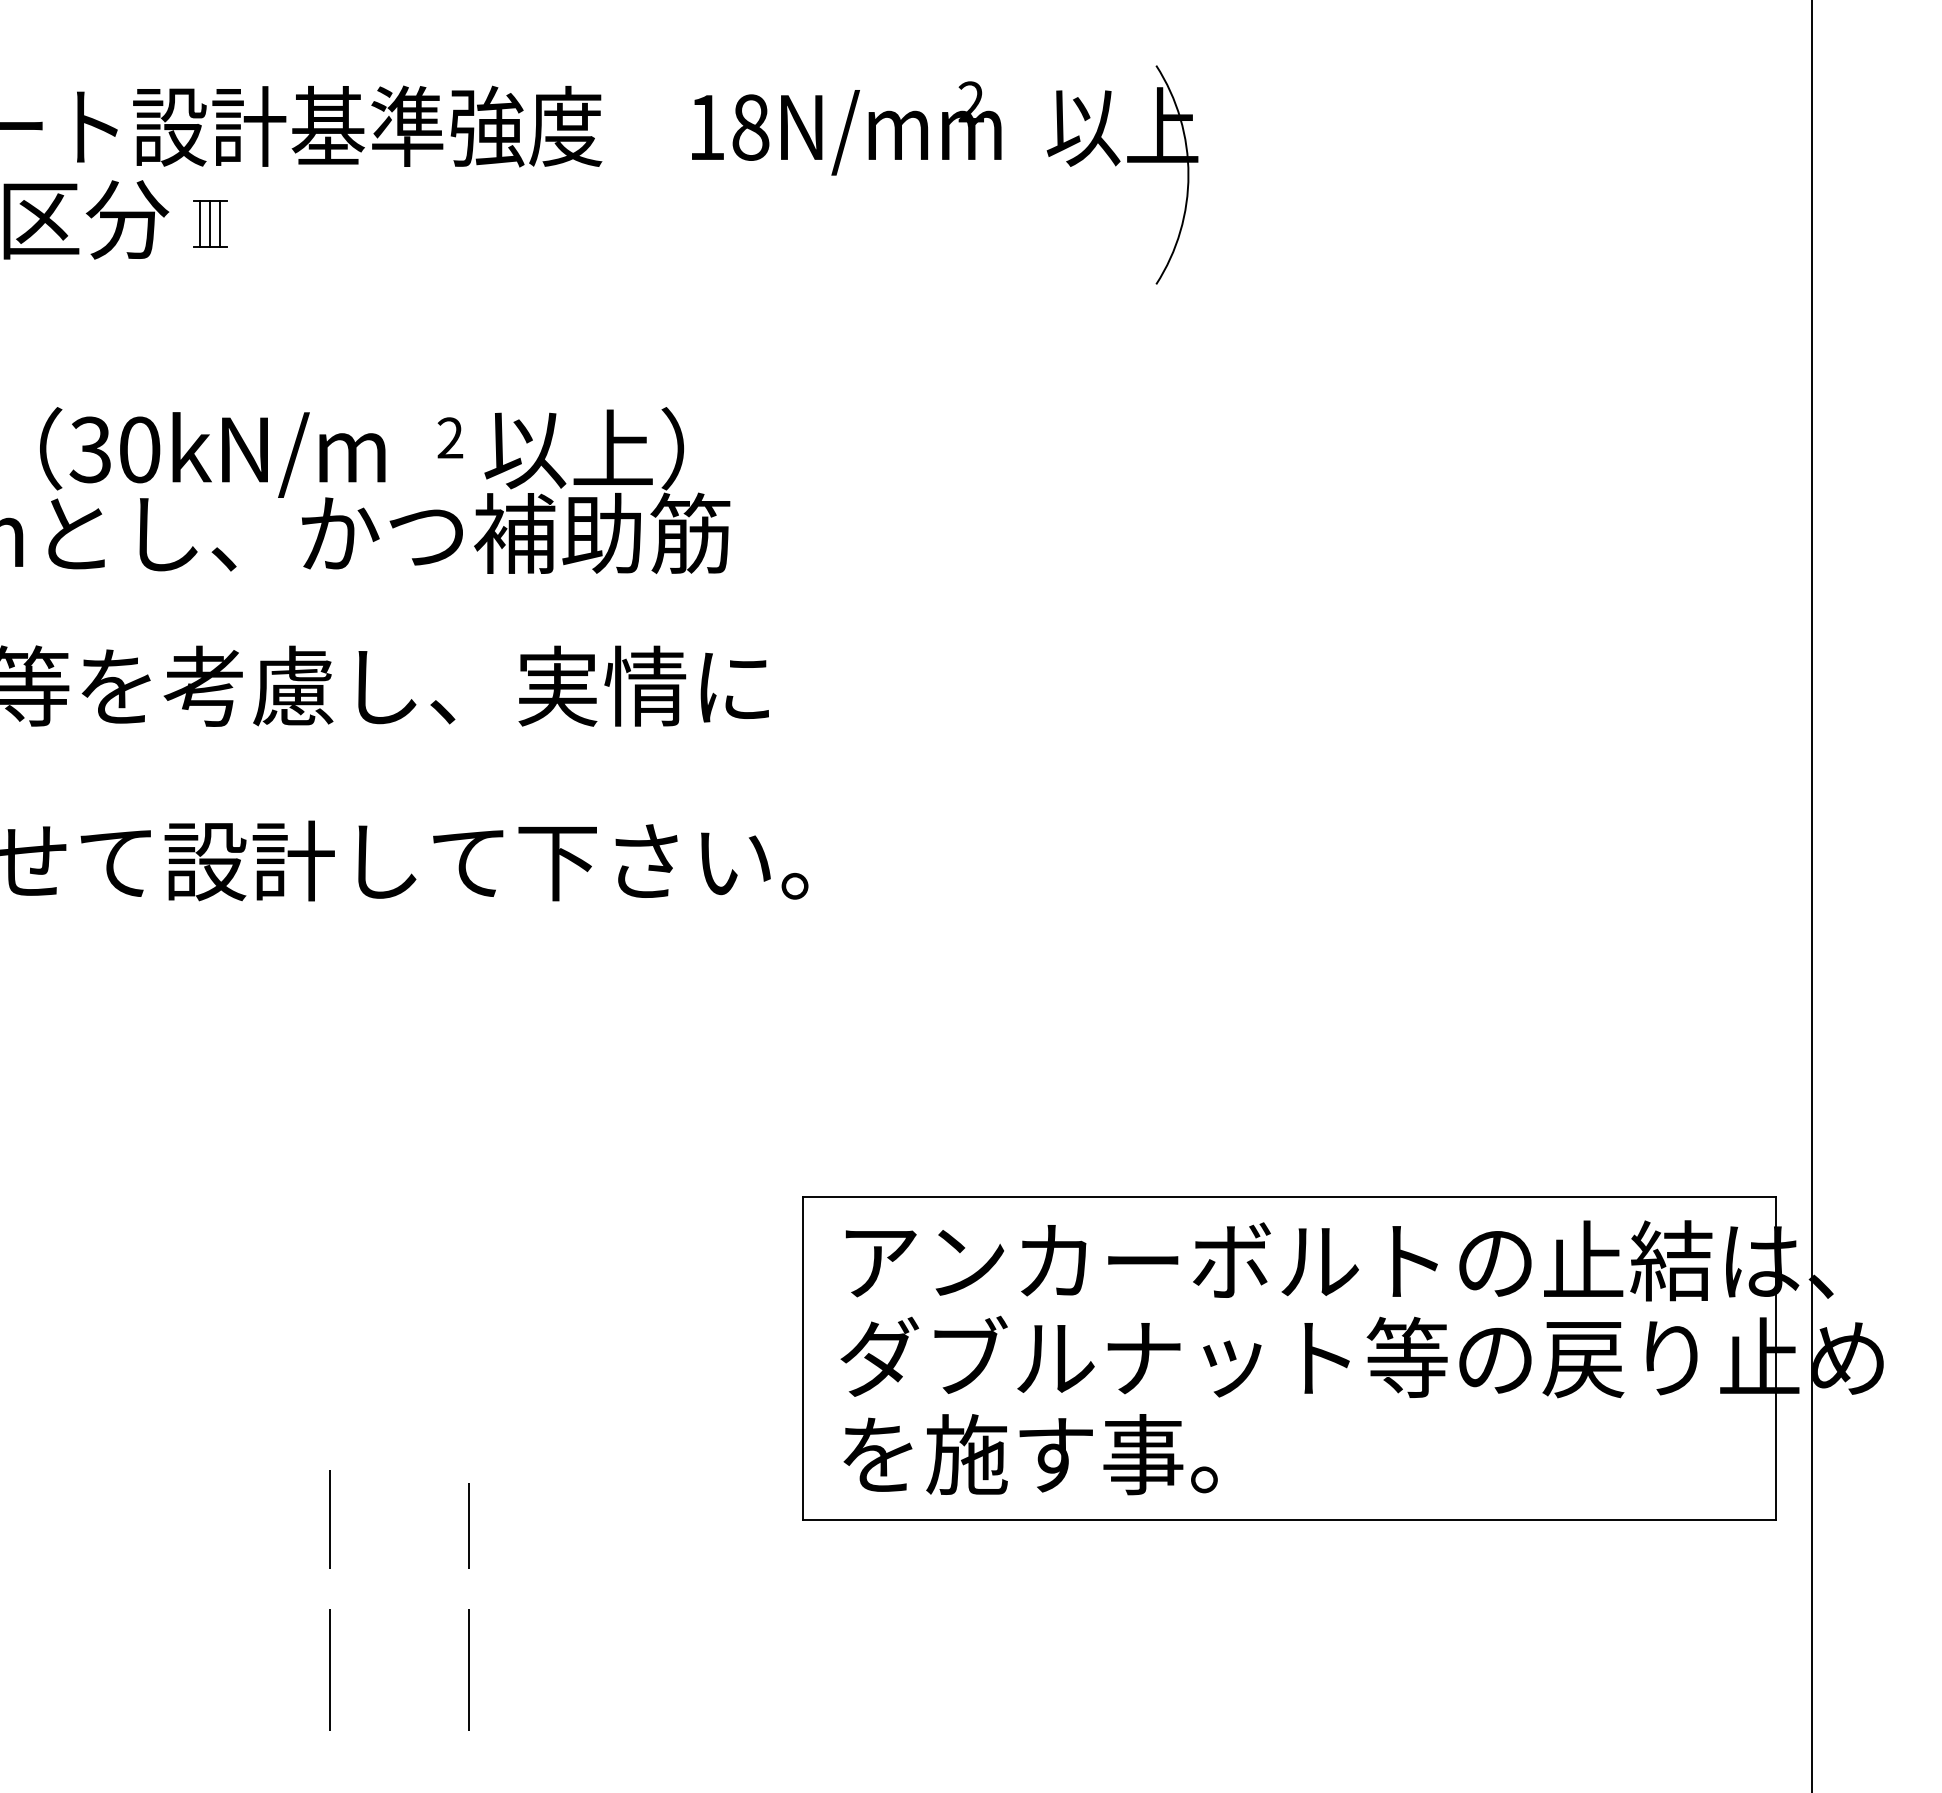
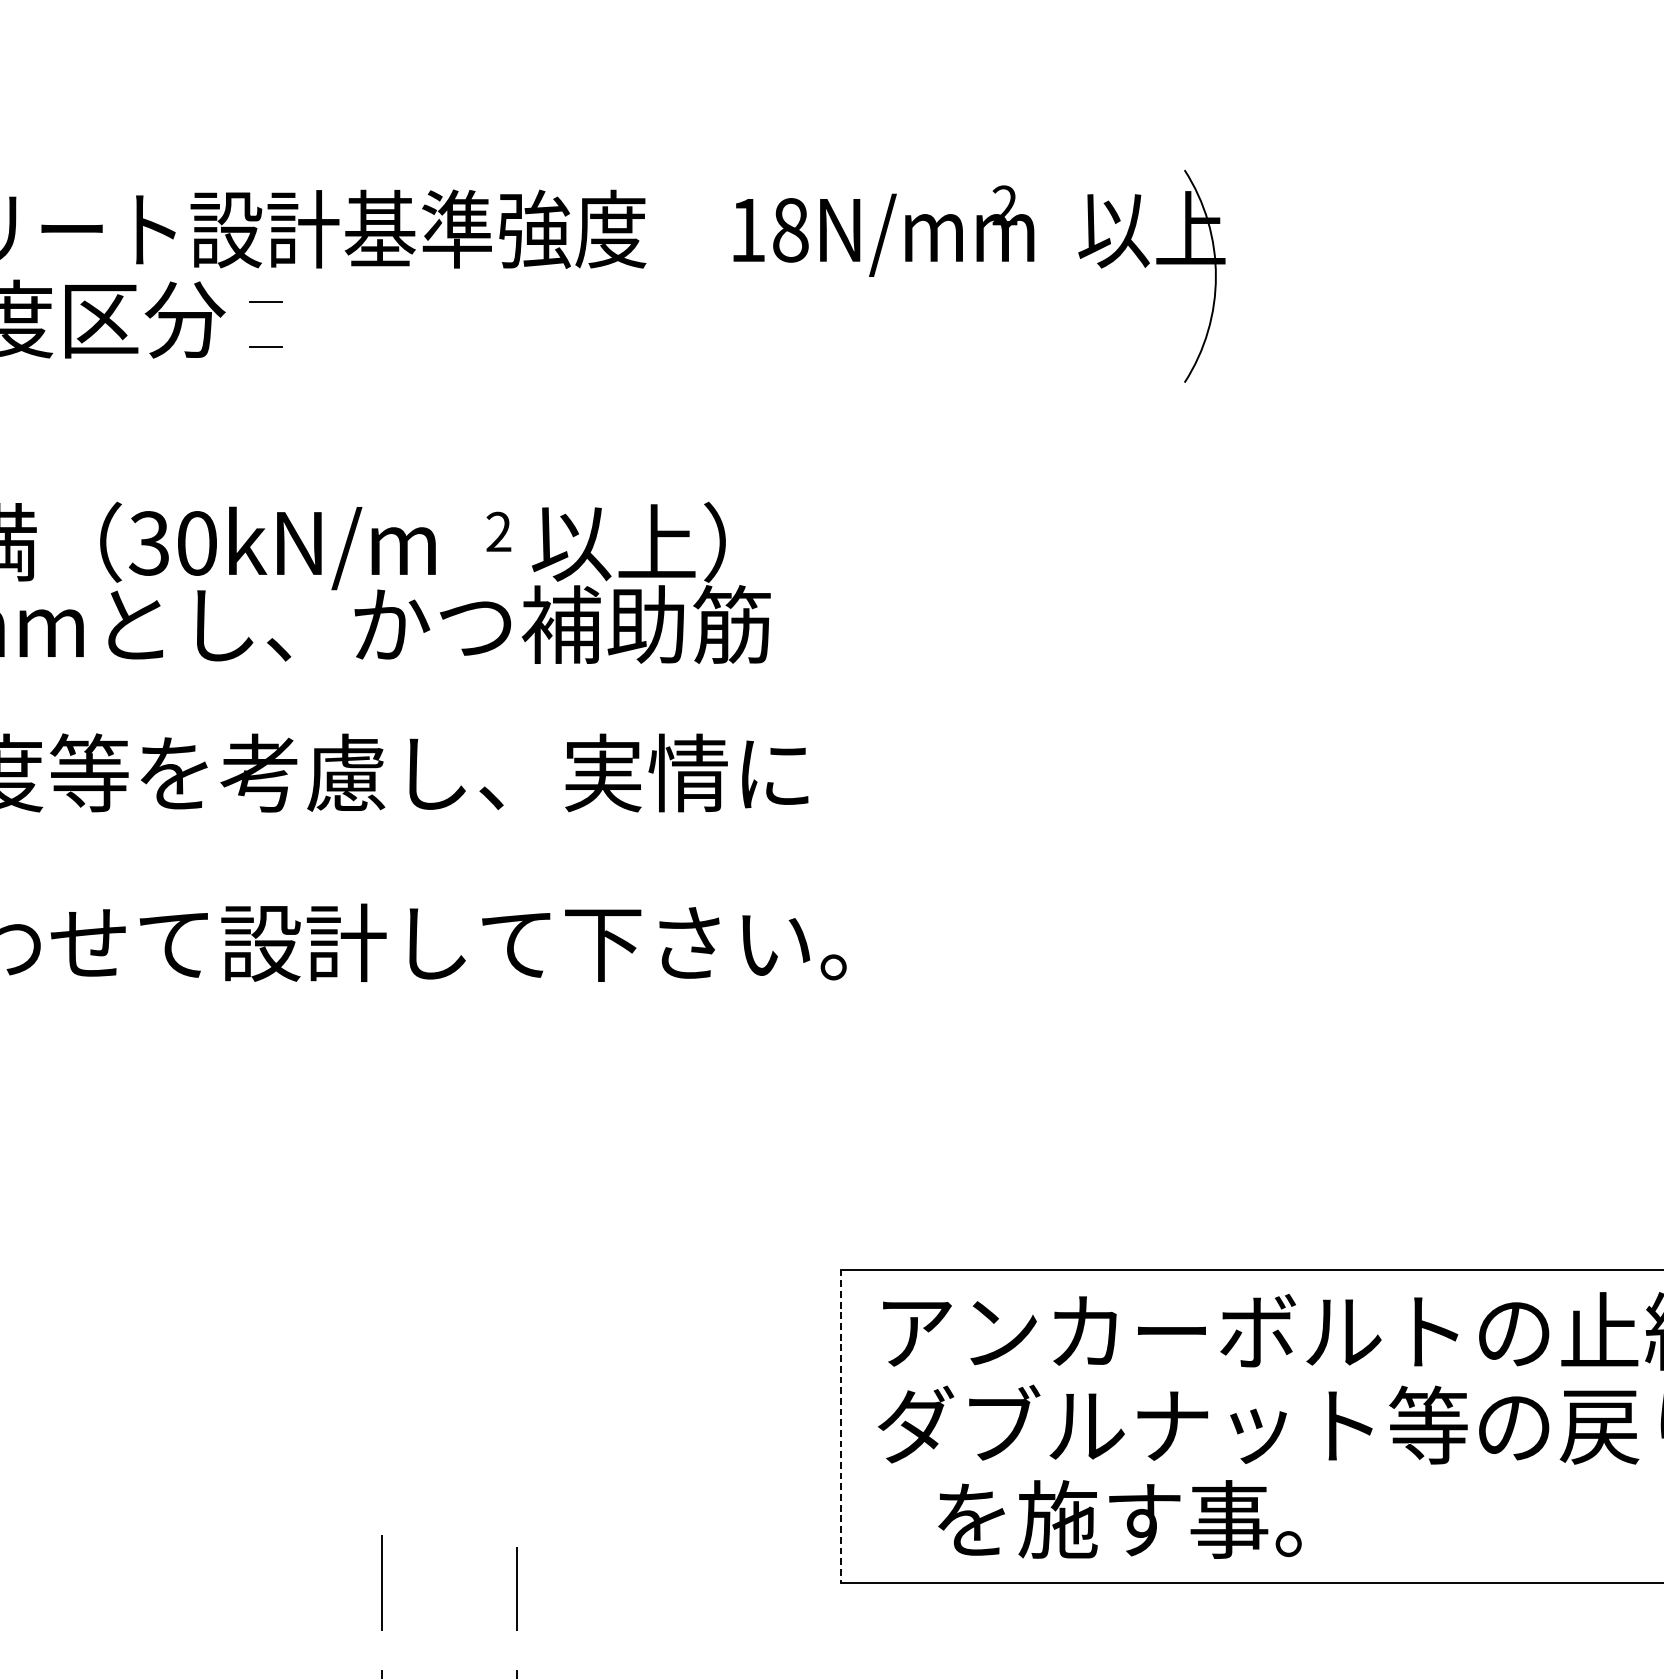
line: (200, 223) -> (256, 323), removed
line: (210, 223) -> (265, 323), removed
line: (220, 223) -> (275, 323), removed
line: (802, 1359) -> (840, 1427), solid -> dashed
text: (1030, 1454) -> (1119, 1519), moved

